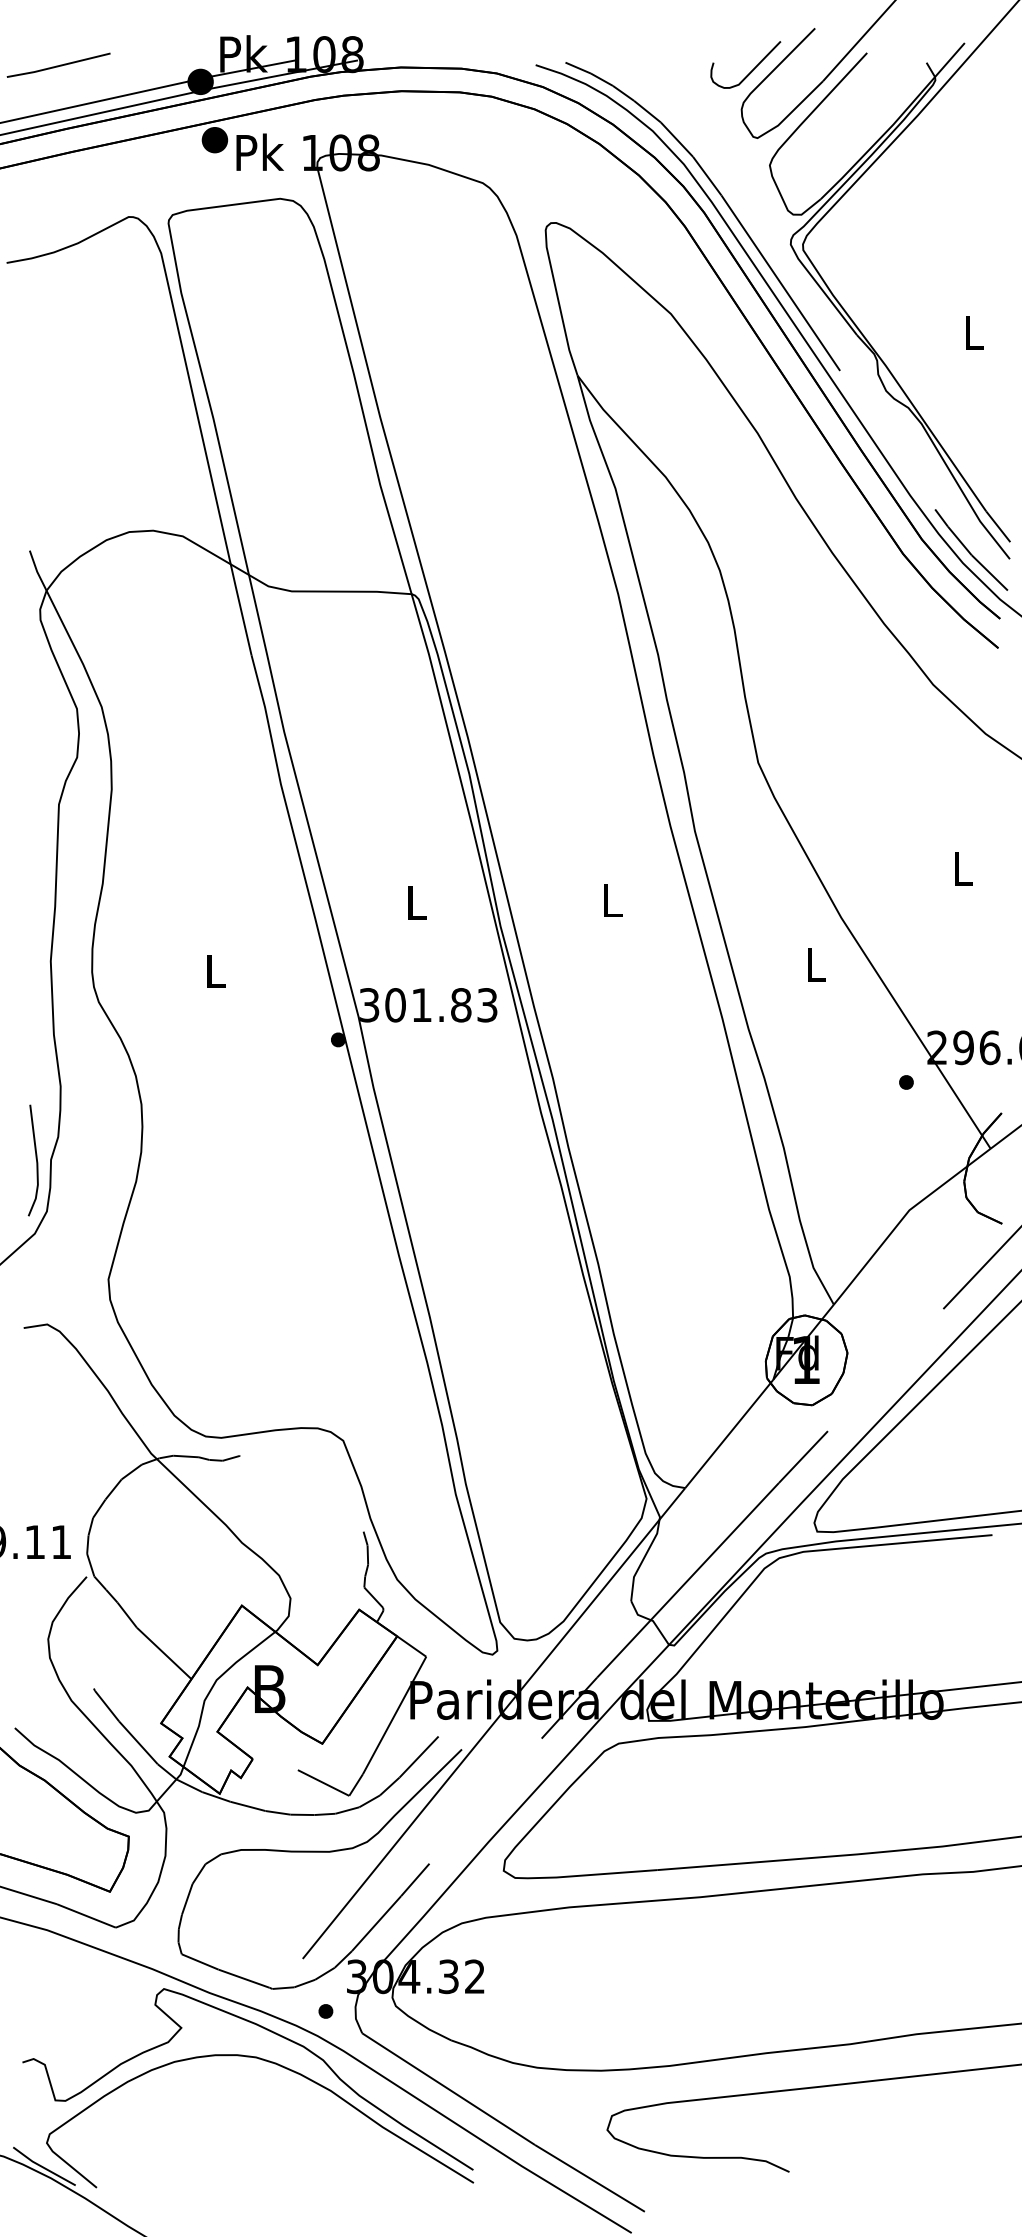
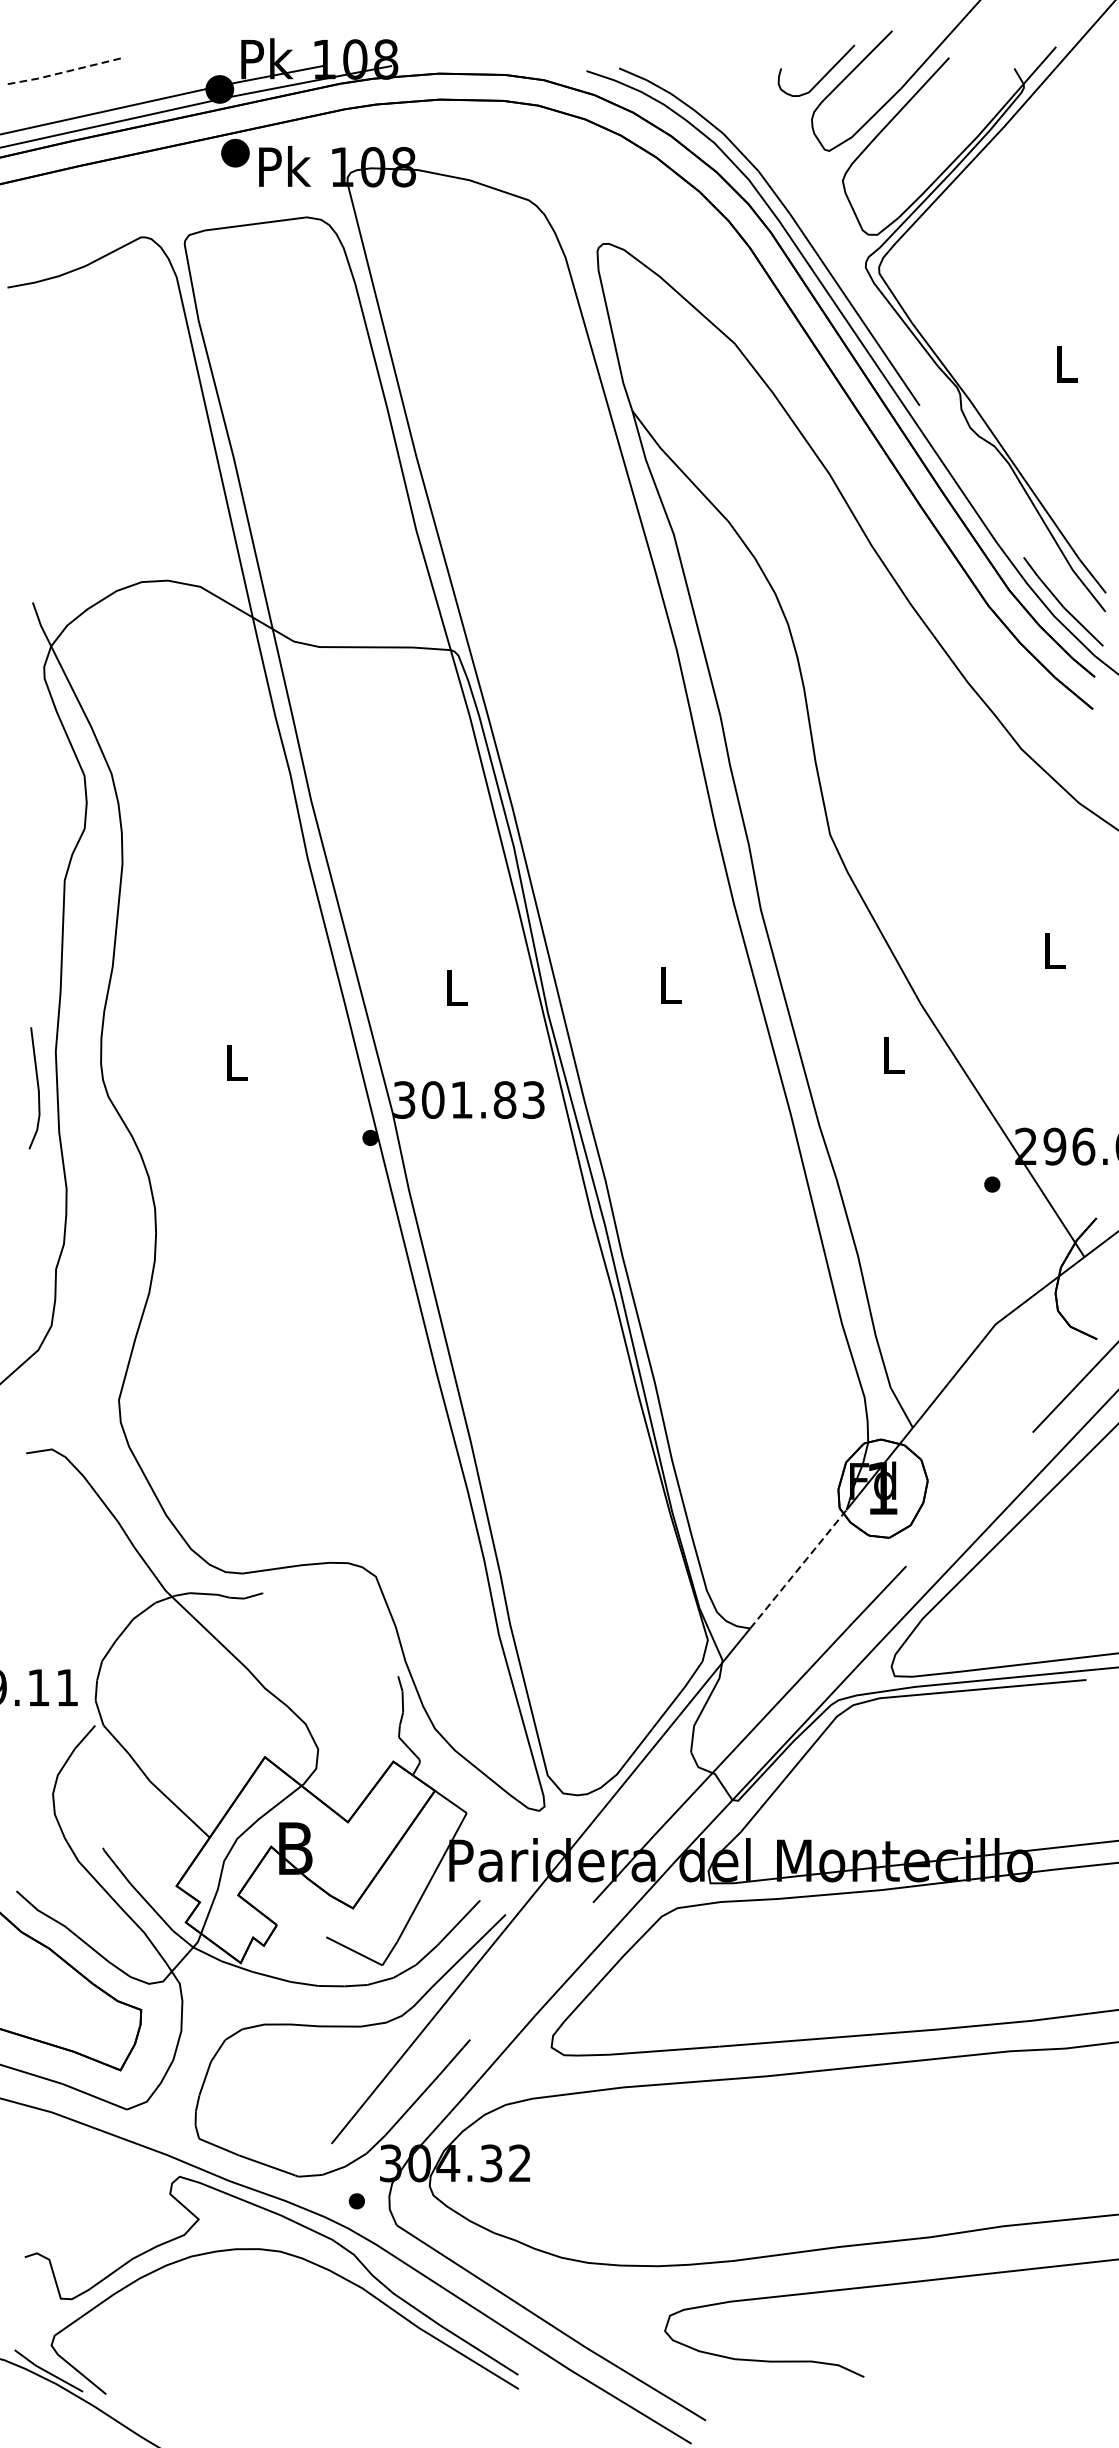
line: (58, 66) -> (64, 72), solid -> dashed
line: (35, 1158) -> (36, 1086), moved
line: (729, 1433) -> (798, 1568), solid -> dashed

